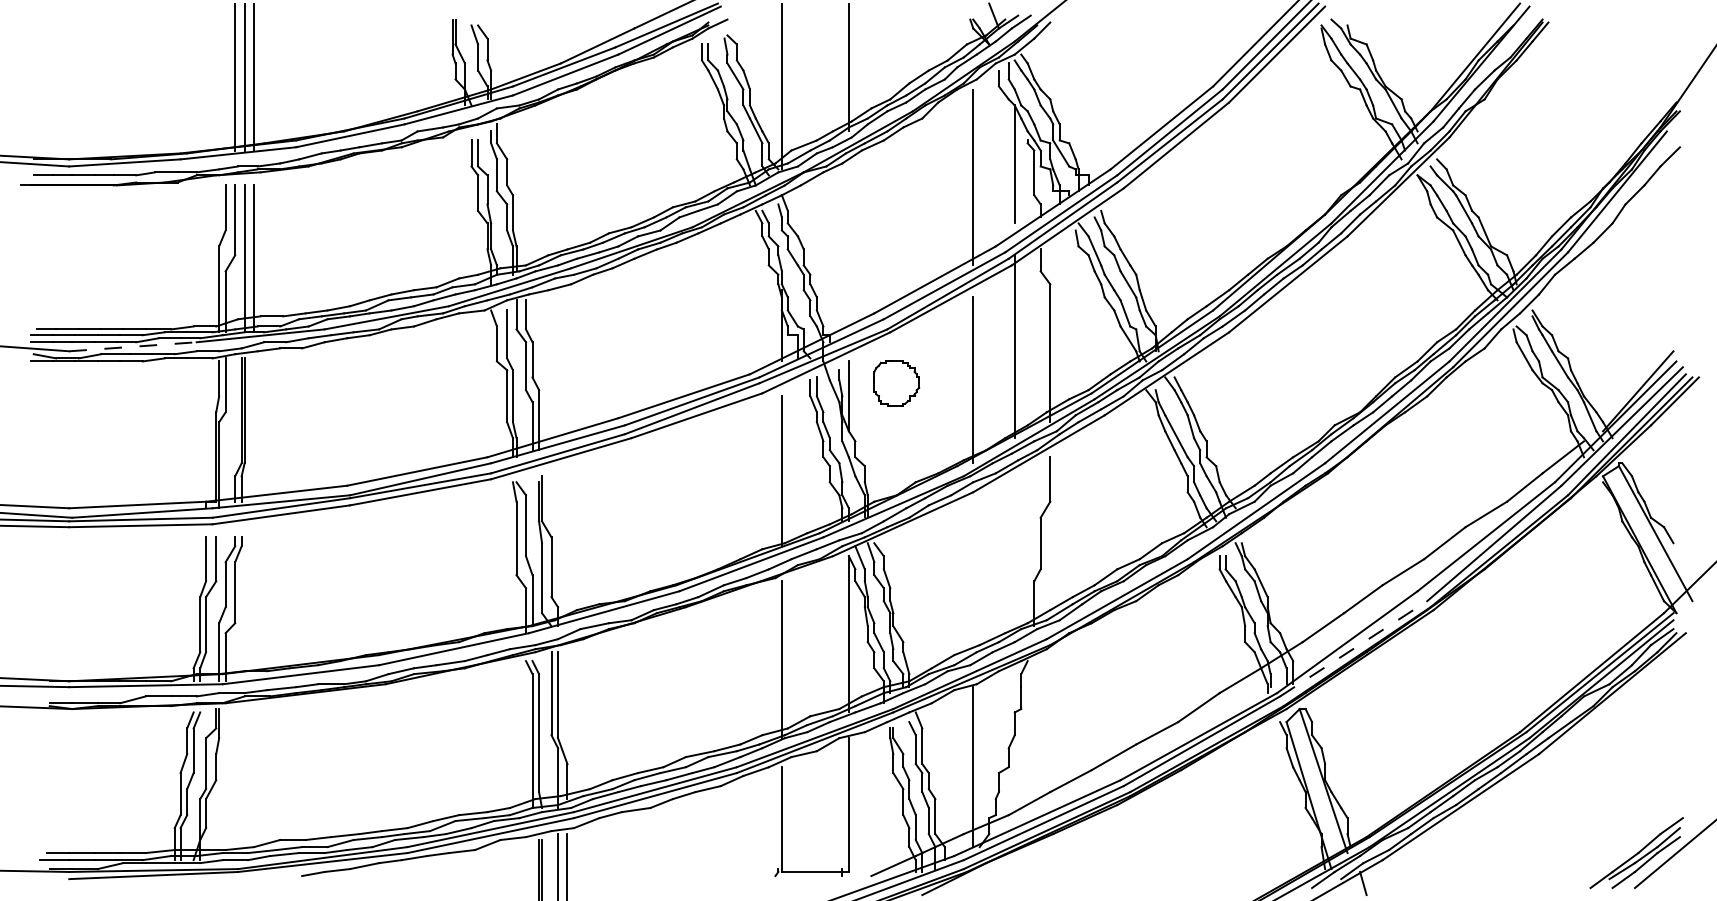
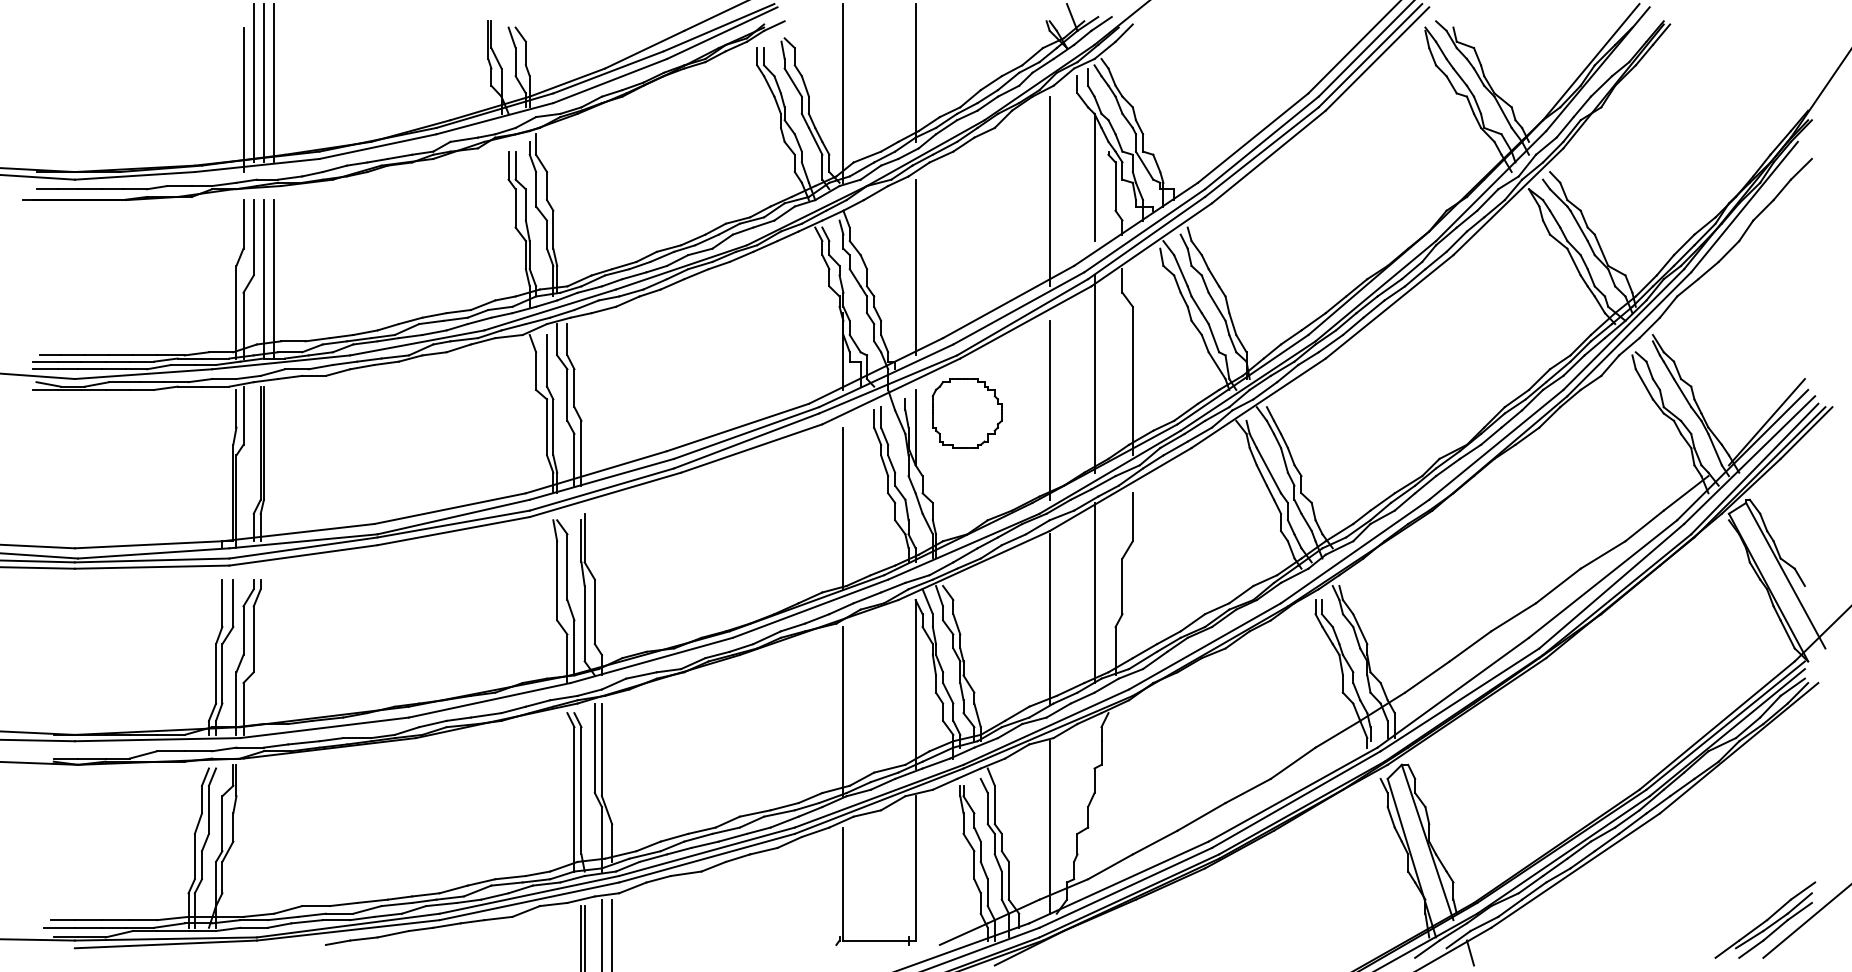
line: (225, 92) -> (243, 99), added
line: (848, 247) -> (915, 267), added
line: (132, 346) -> (143, 373), dashed -> solid
part: (896, 382) -> (966, 412), size x1.43
line: (1014, 549) -> (1094, 592), added
line: (973, 573) -> (1050, 618), added
line: (1353, 648) -> (1459, 699), dashed -> solid

